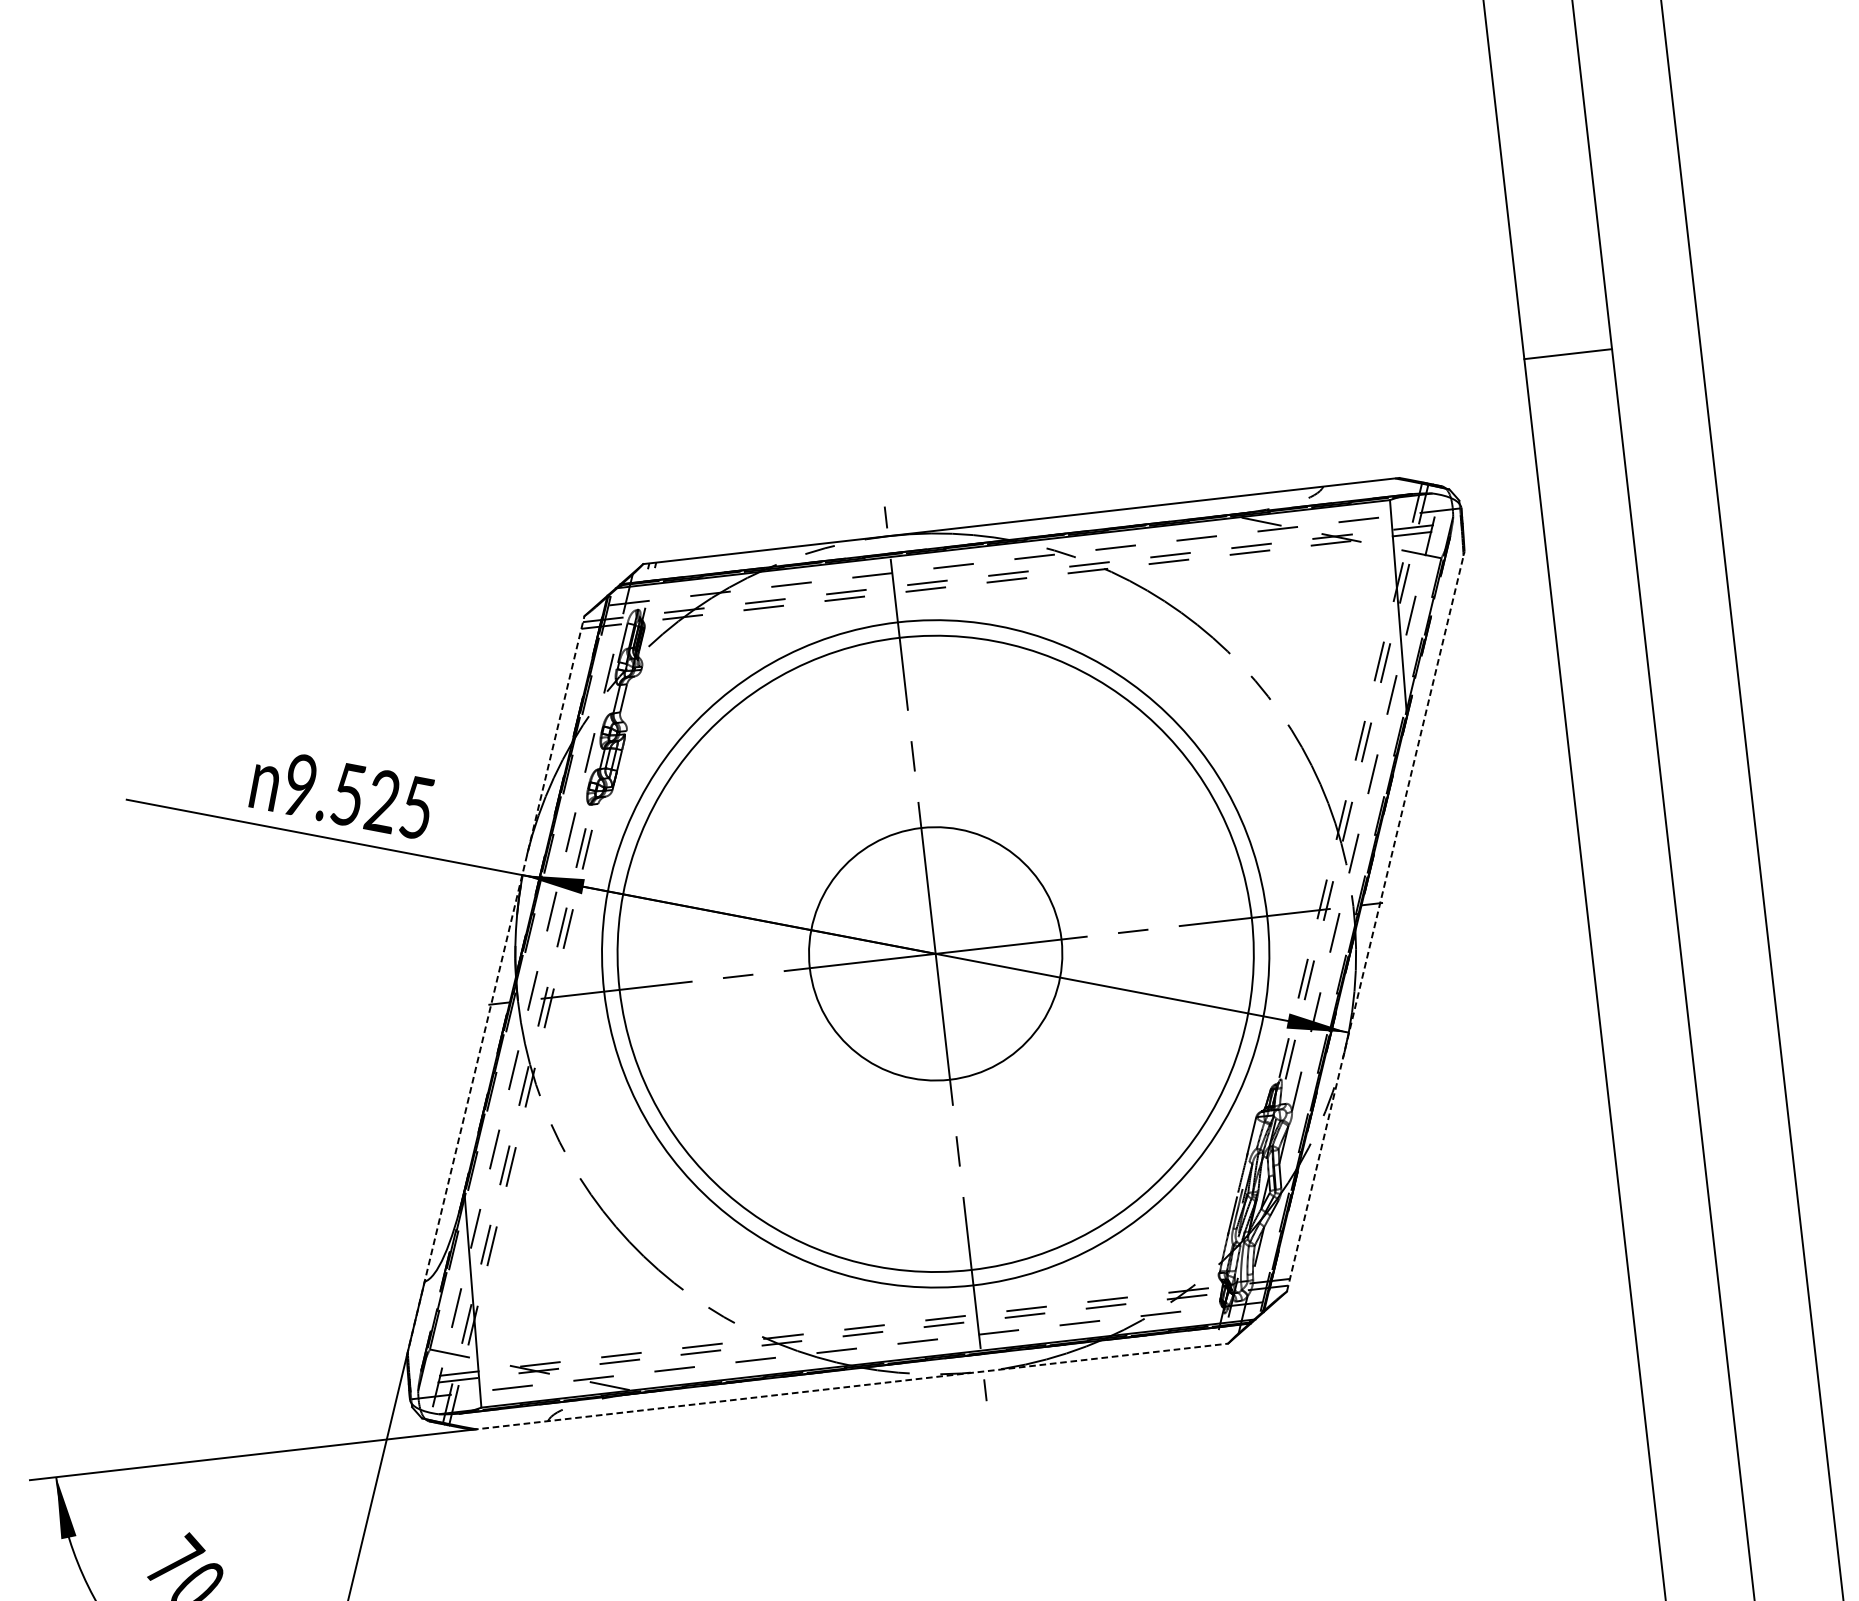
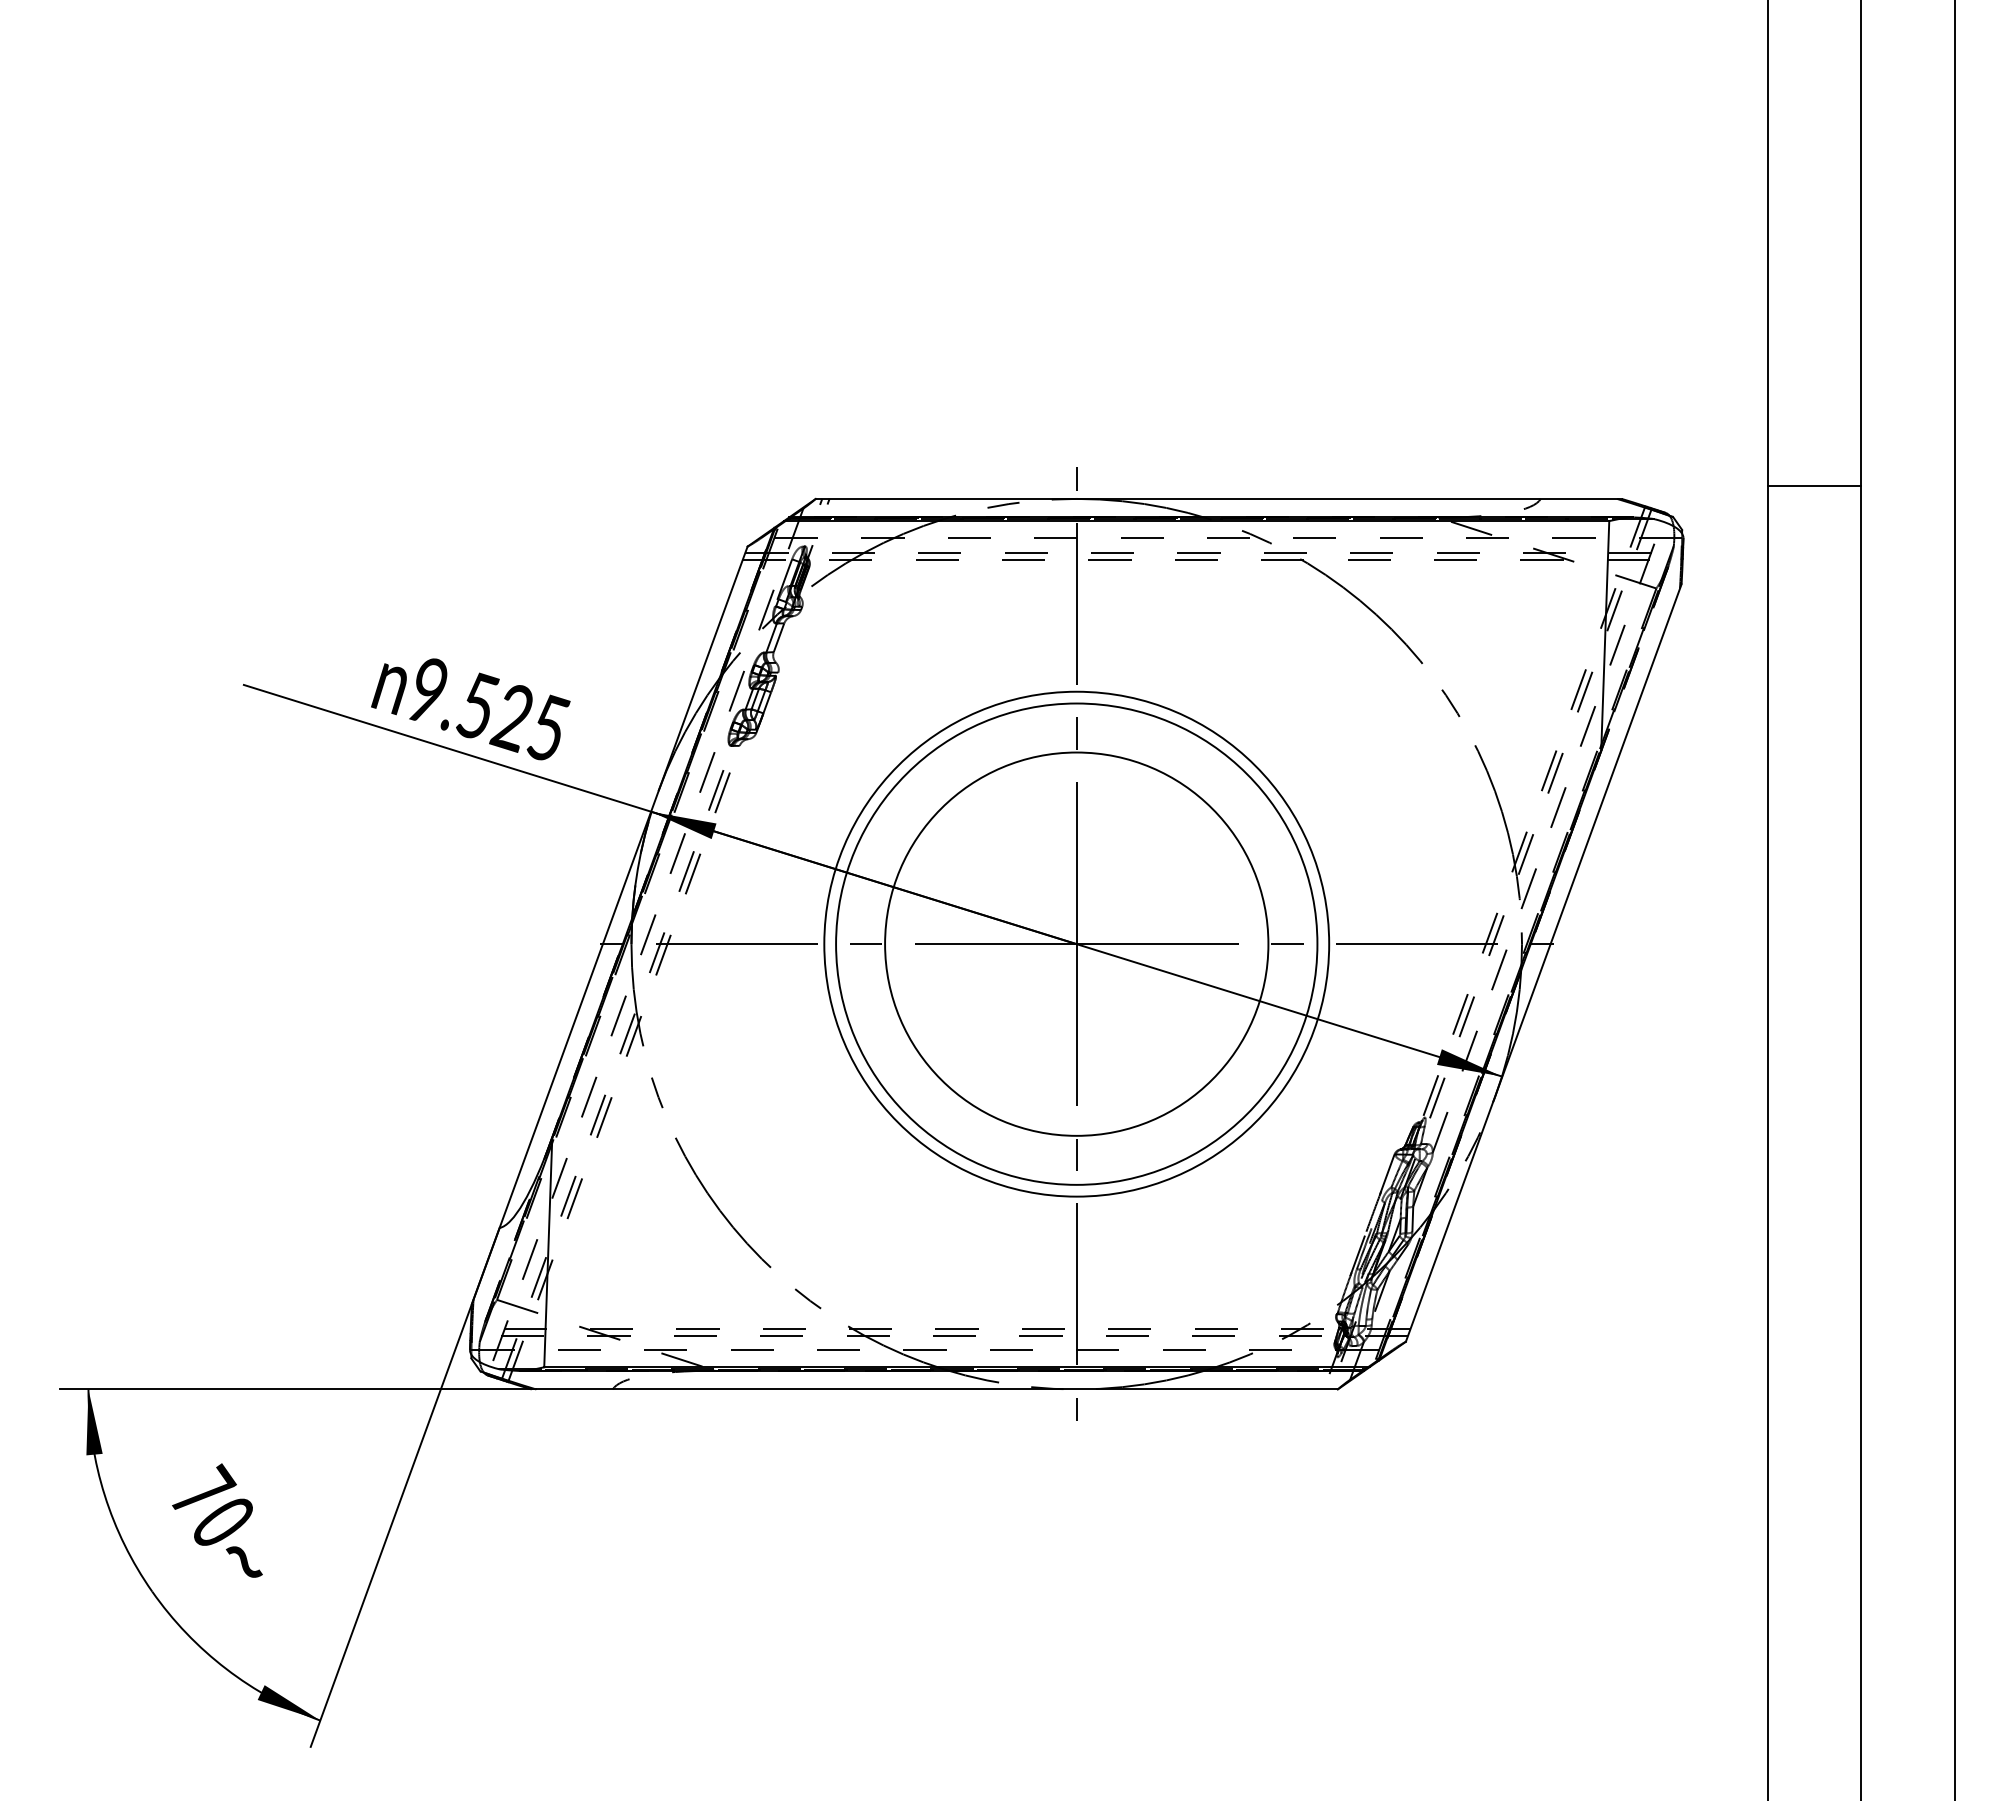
line: (1568, 353) -> (1814, 485), moved
line: (1375, 921) -> (1543, 962), dashed -> solid
circle: (935, 953) -> (1076, 943), size x0.71
circle: (935, 953) -> (1076, 943), size x0.71
circle: (935, 953) -> (1076, 943), size x1.43
line: (495, 985) -> (609, 924), dashed -> solid
line: (849, 1386) -> (934, 1389), dashed -> solid

